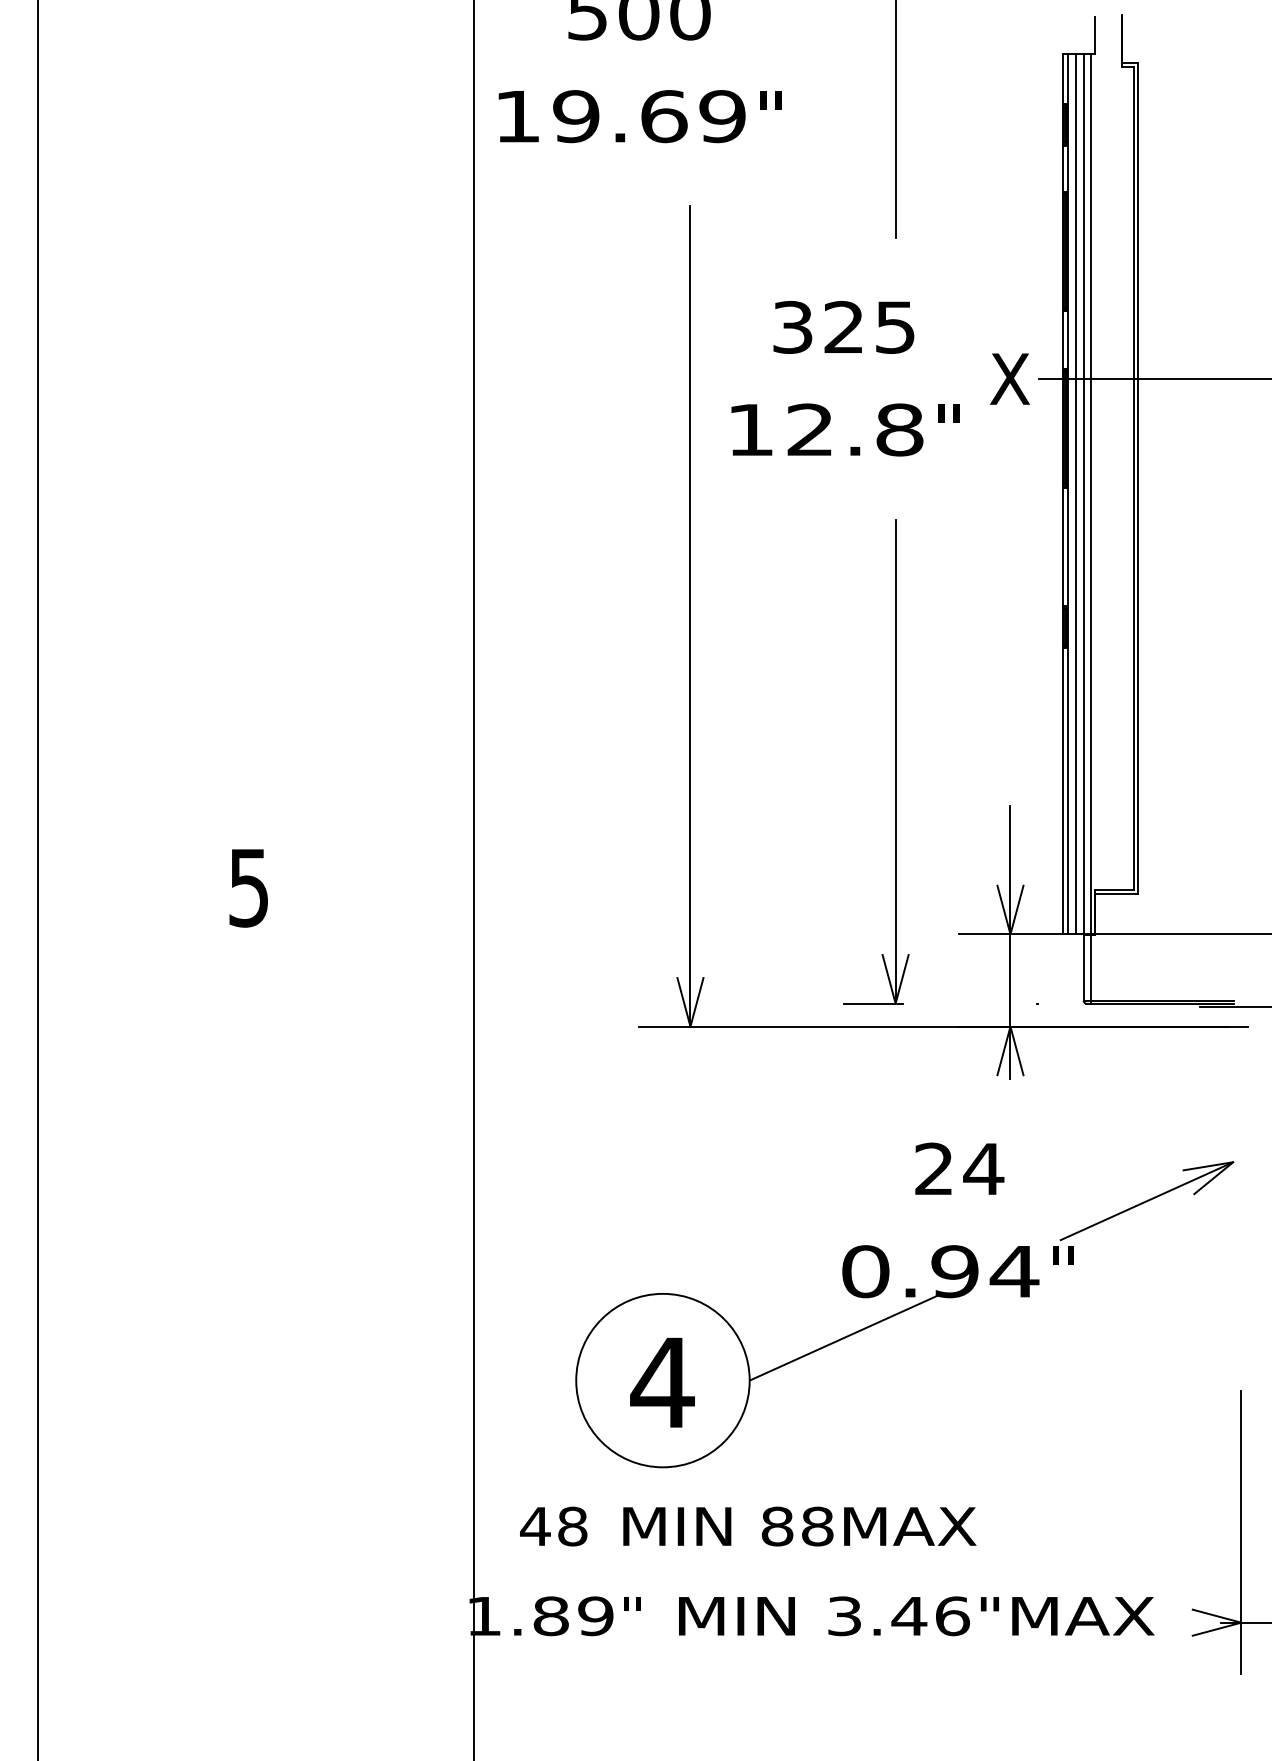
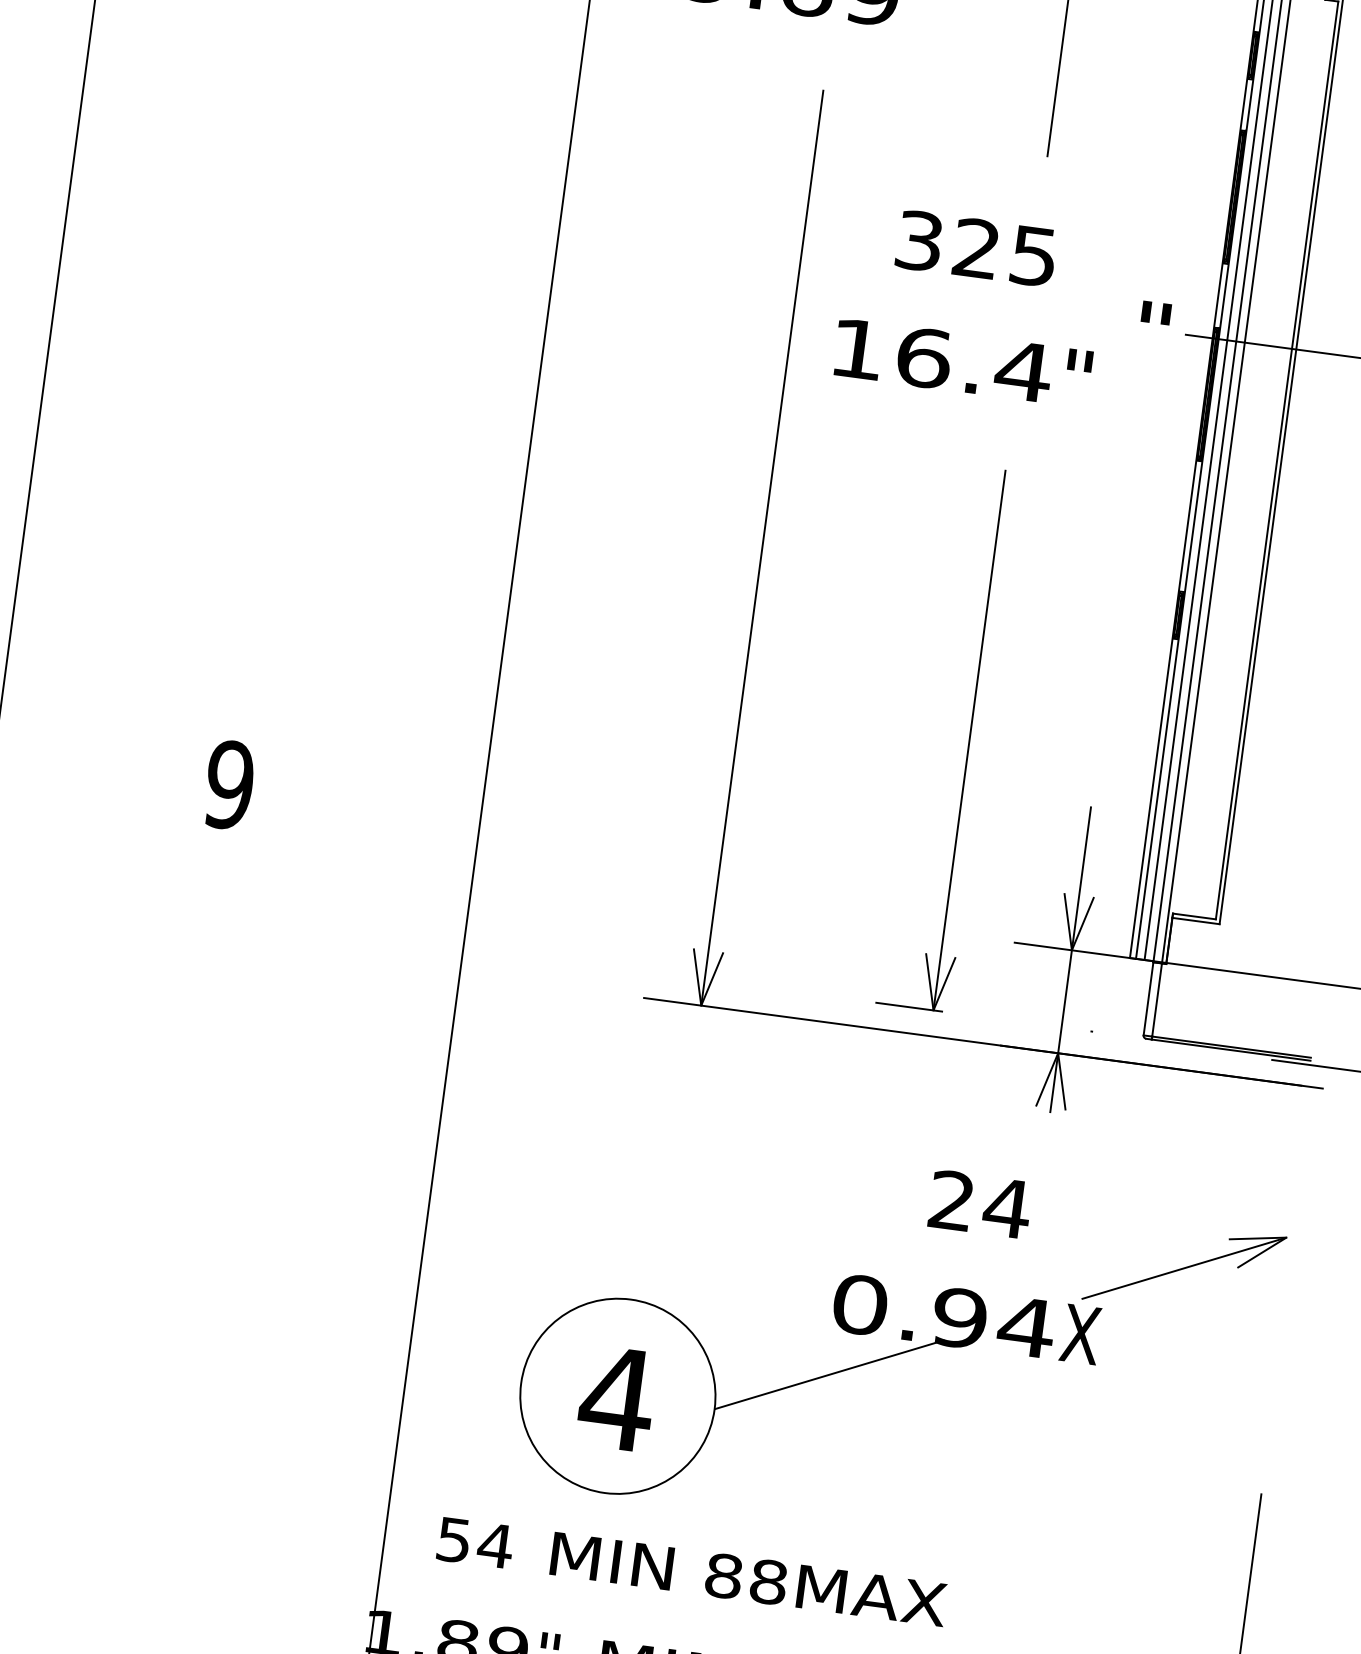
text: (1009, 378) -> (1153, 330), X -> "
text: (855, 429) -> (974, 364), 12.8 -> 16.4
text: (248, 887) -> (229, 784), 5 -> 9
text: (1063, 1271) -> (1080, 1334), " -> X
text: (554, 1526) -> (475, 1542), 48 -> 54

